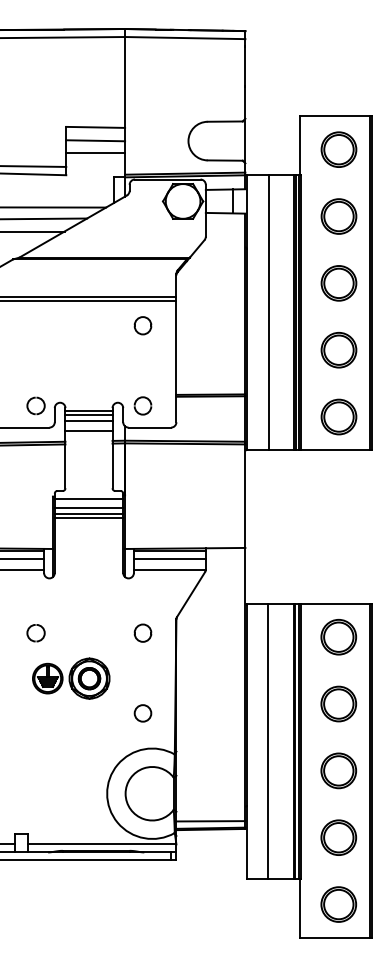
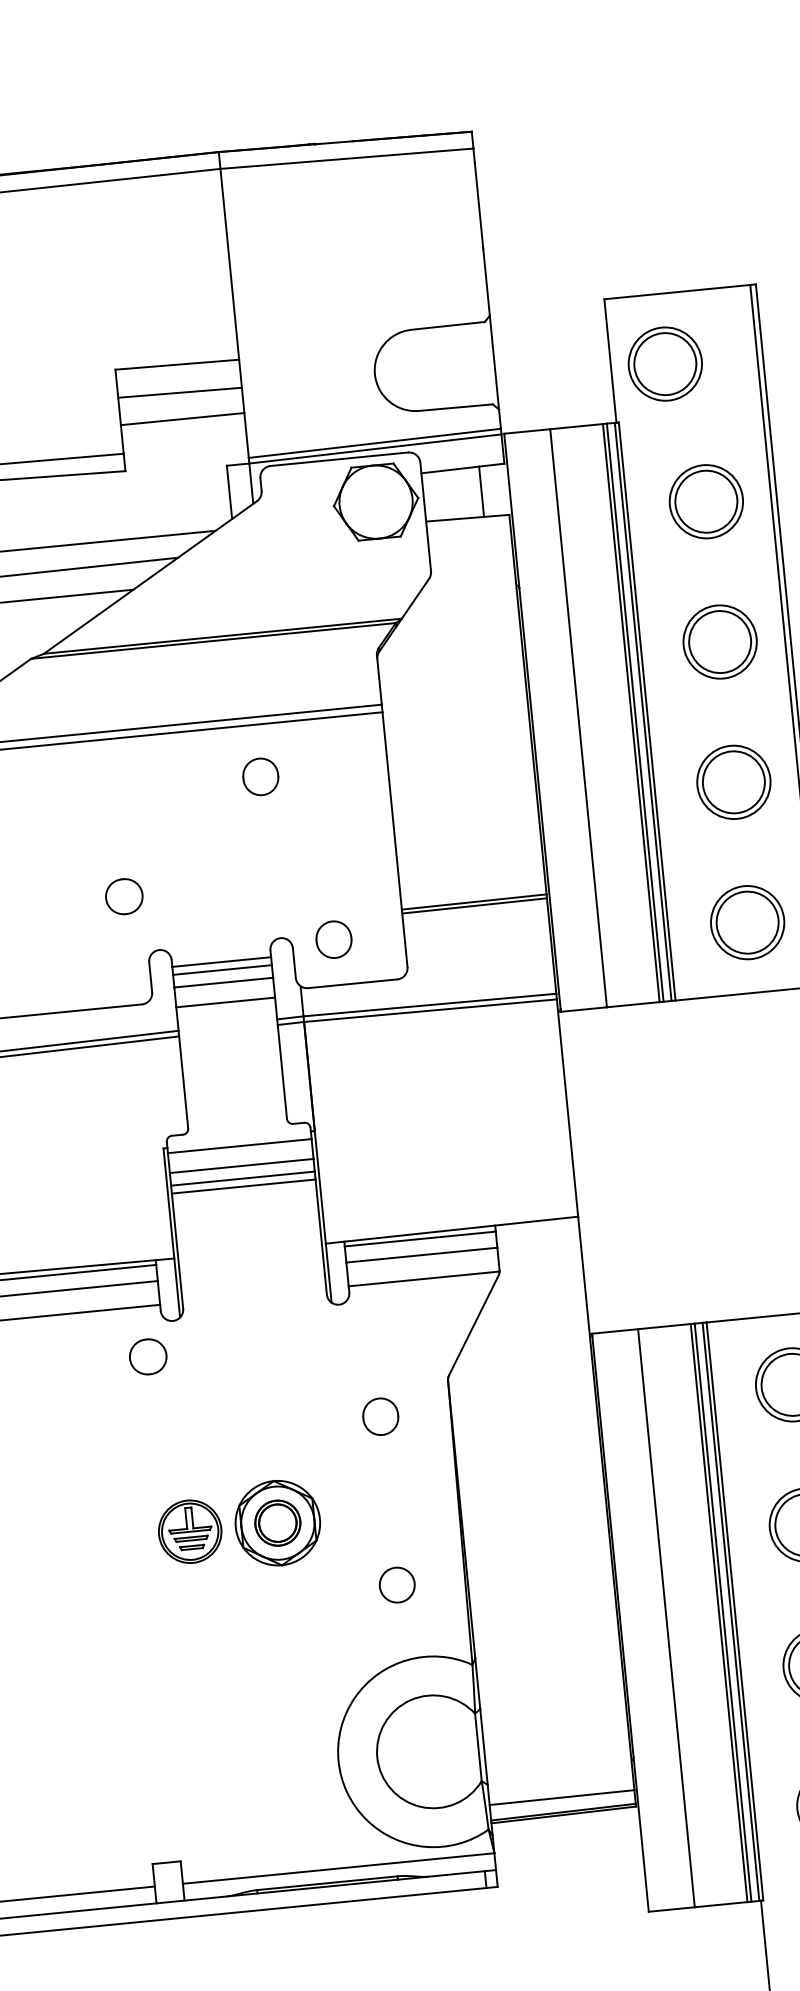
part: (338, 149) -> (664, 363), moved
part: (142, 325) -> (259, 776), moved
part: (35, 405) -> (123, 895), moved
part: (35, 633) -> (147, 1357), moved

